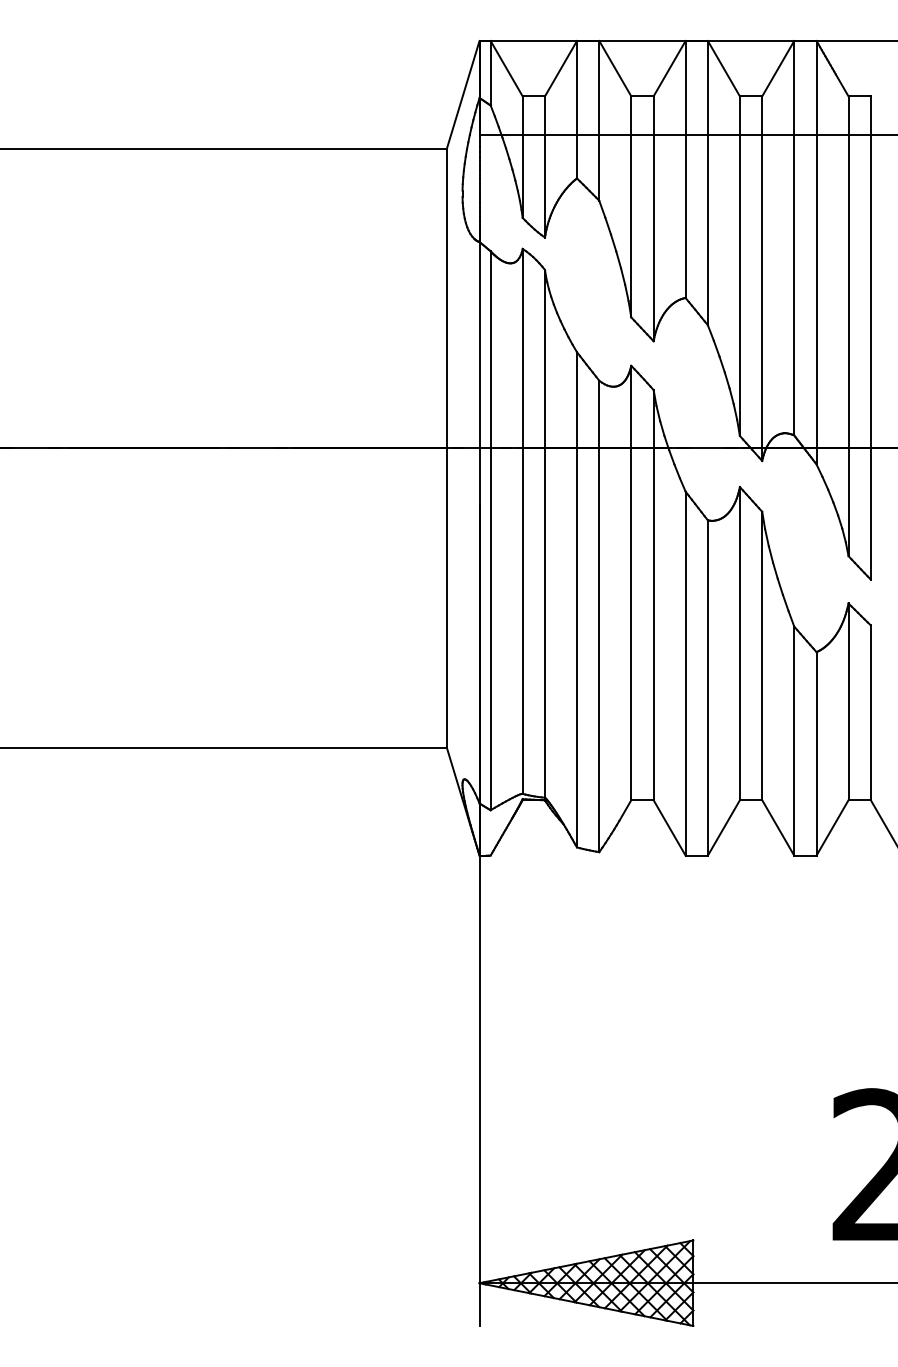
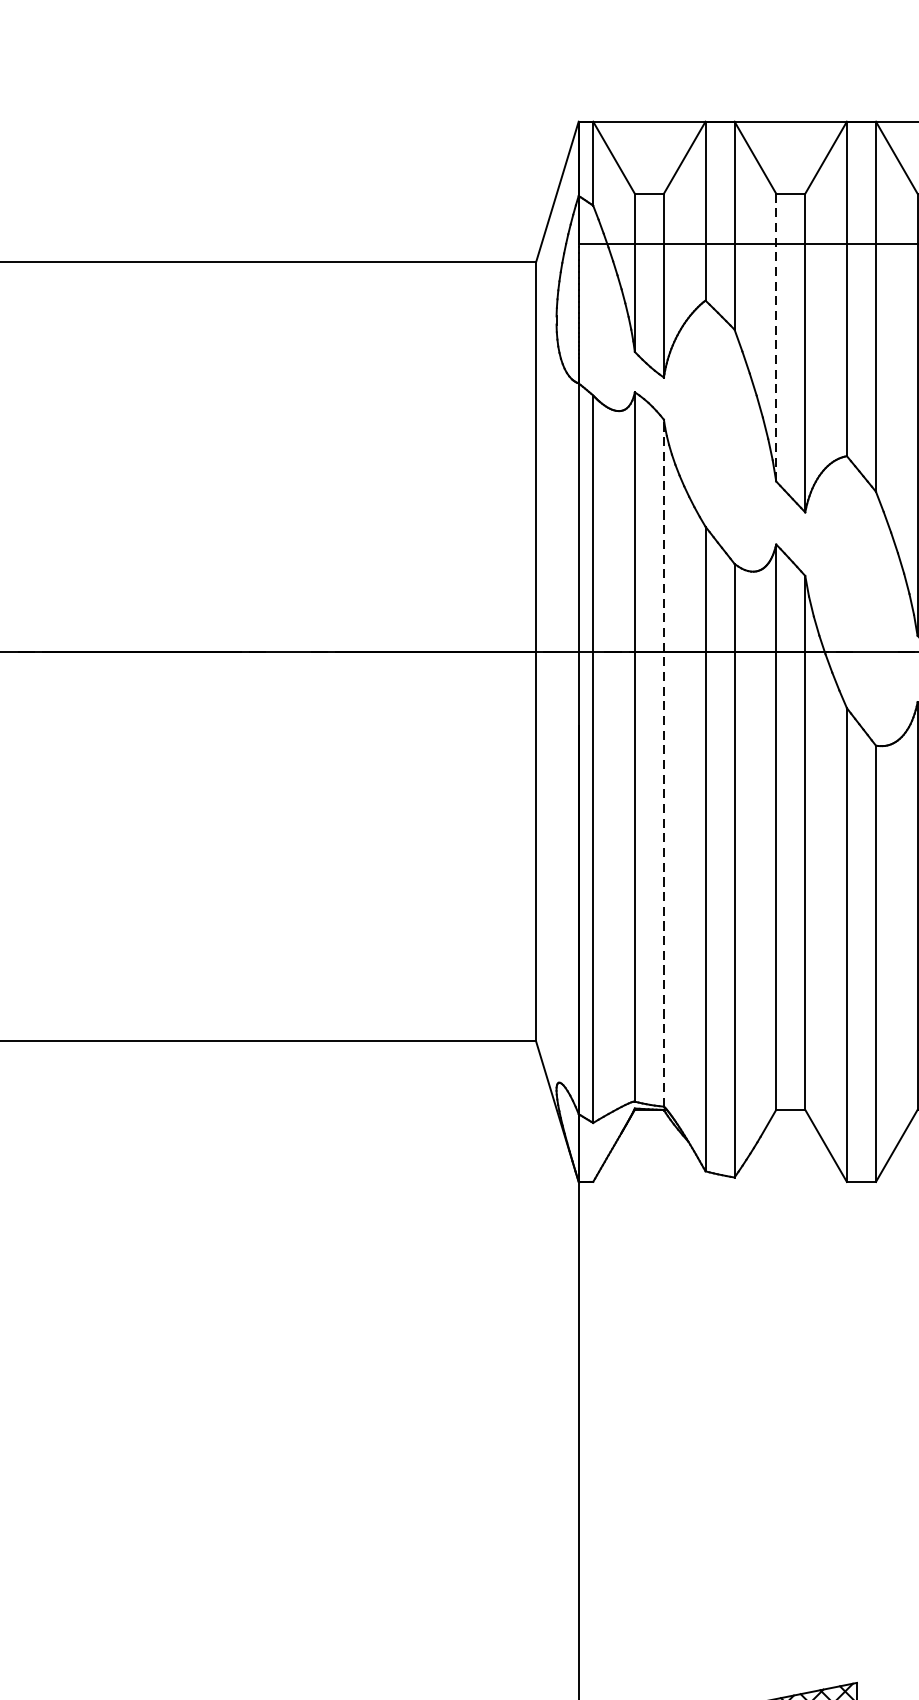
line: (631, 206) -> (776, 337), solid -> dashed
line: (545, 533) -> (664, 762), solid -> dashed

